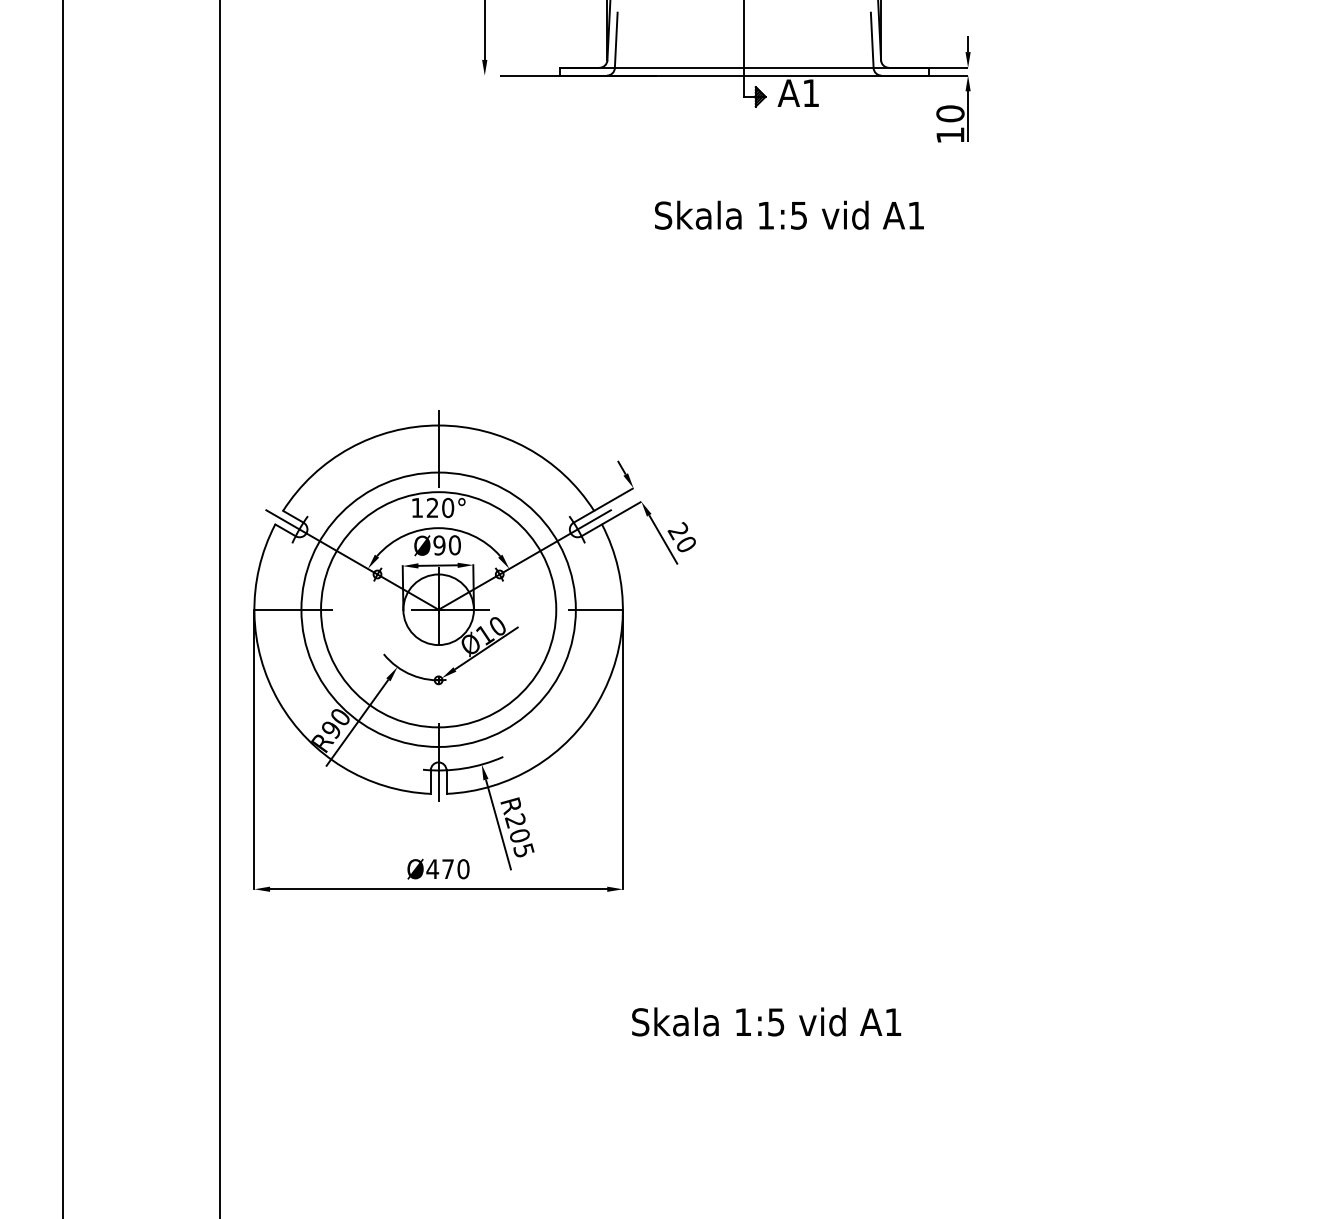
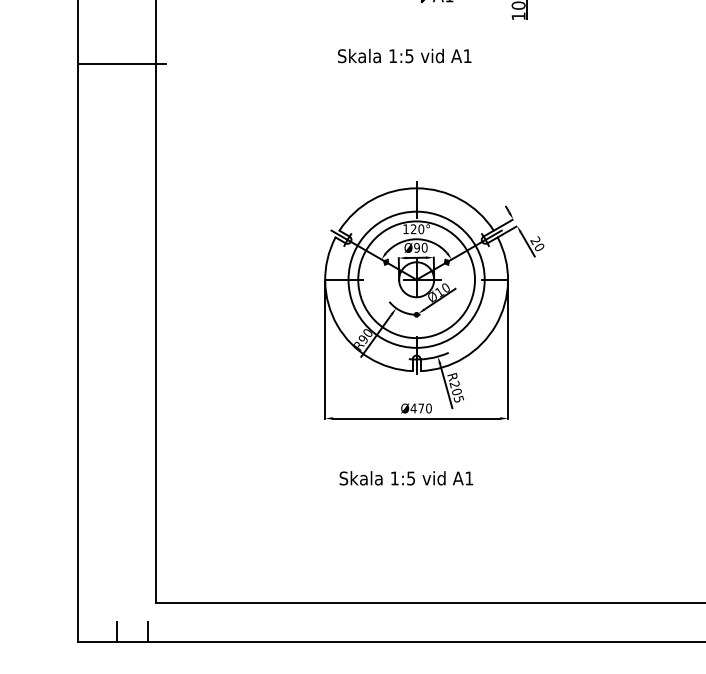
text: (789, 214) -> (404, 55), moved
line: (150, 230) -> (121, 63), added
part: (474, 651) -> (434, 300), moved
text: (766, 1022) -> (406, 478), moved

